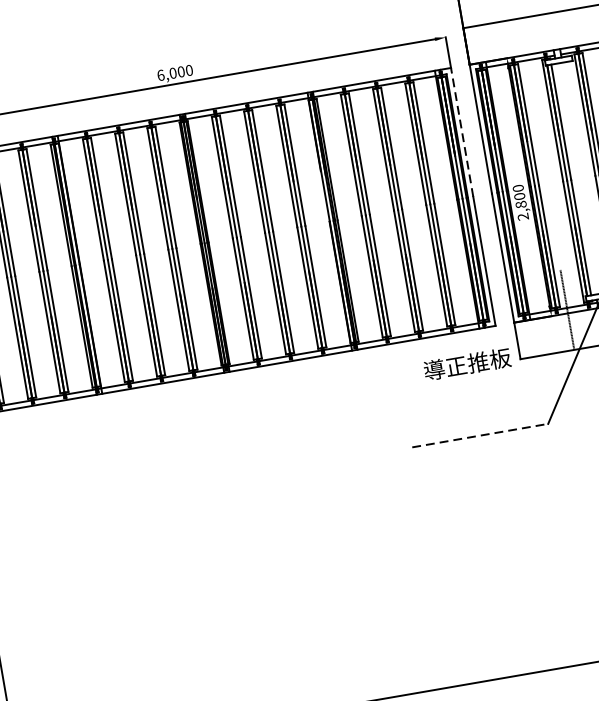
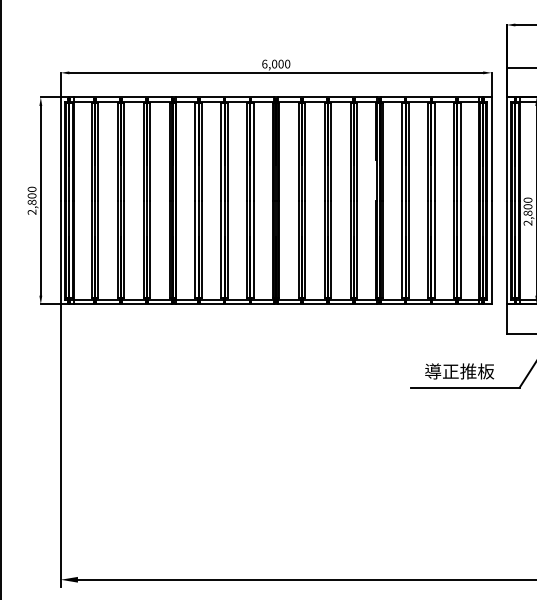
line: (461, 132) -> (491, 149), dashed -> solid
text: (467, 364) -> (459, 371), moved
line: (480, 435) -> (465, 387), dashed -> solid

